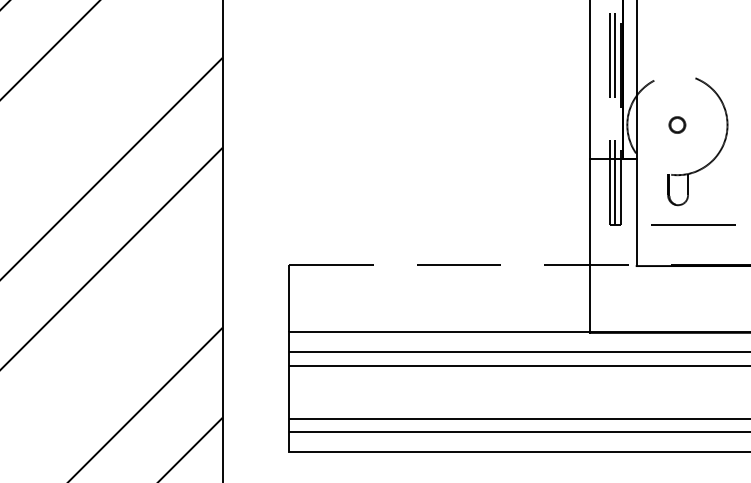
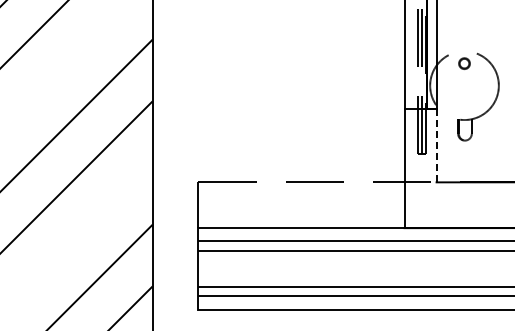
circle: (677, 124) -> (464, 63), moved
line: (636, 210) -> (436, 144), solid -> dashed
line: (691, 223) -> (474, 153), removed

